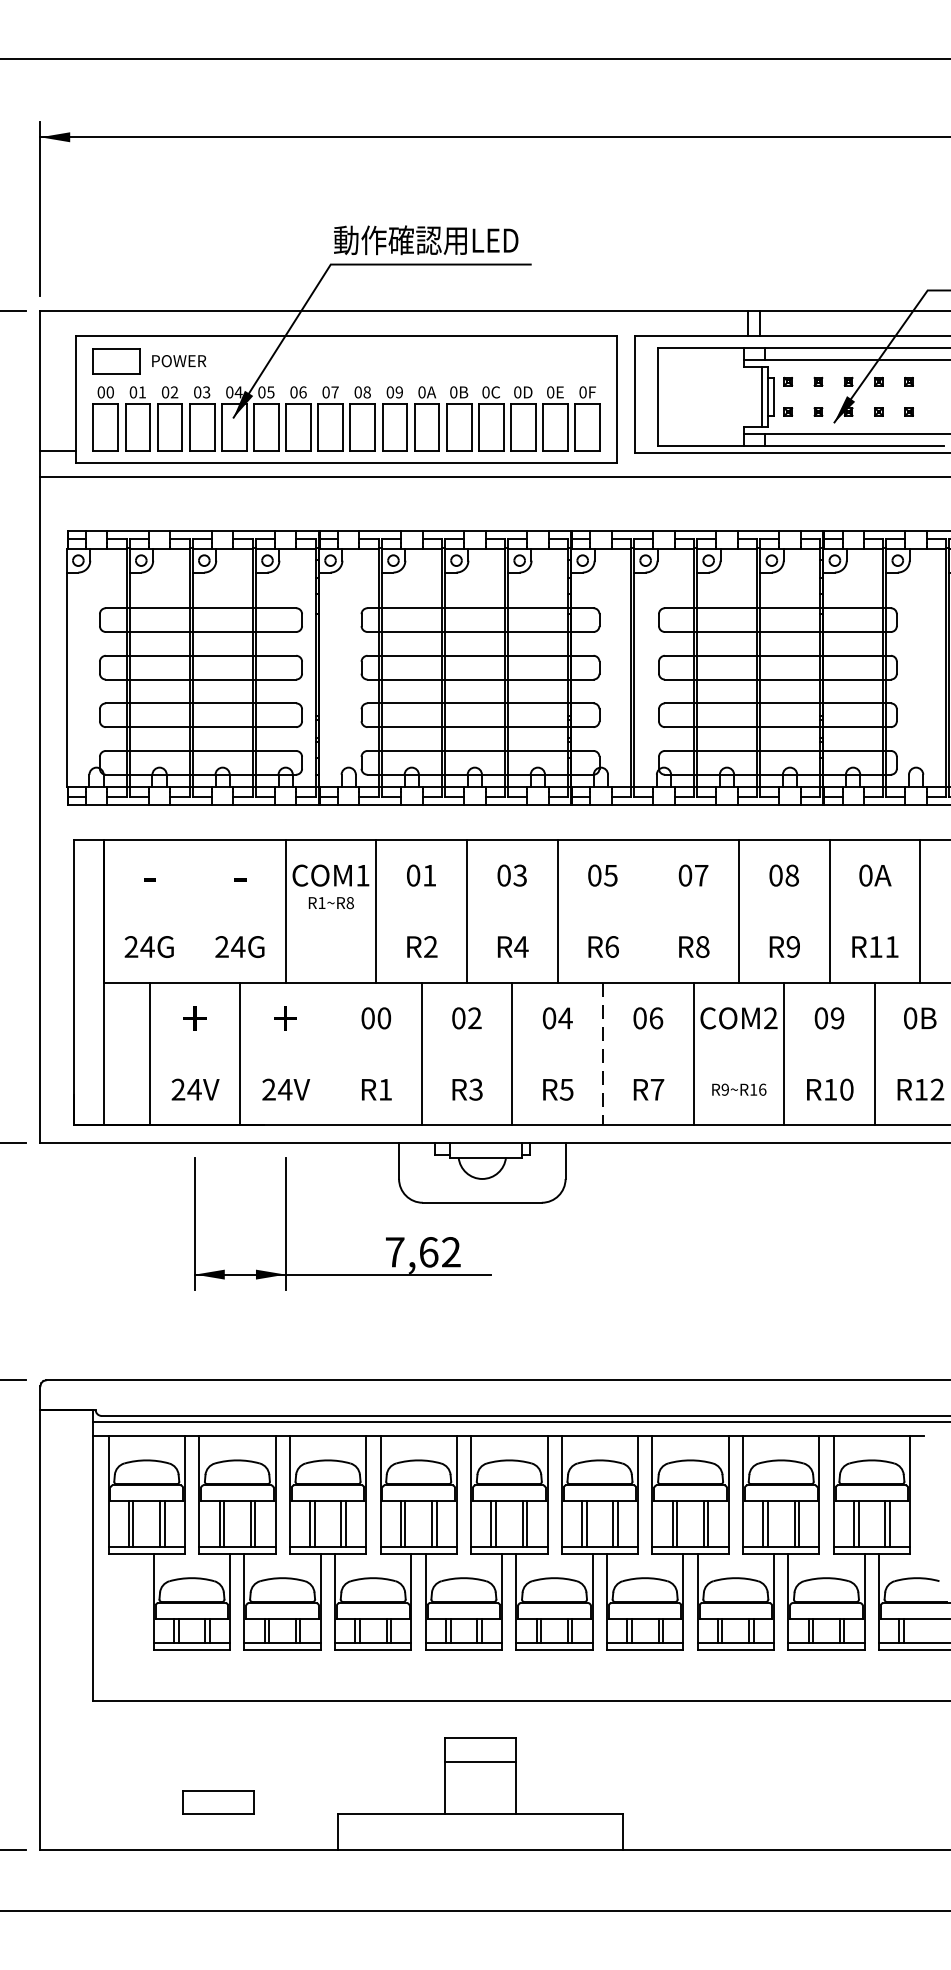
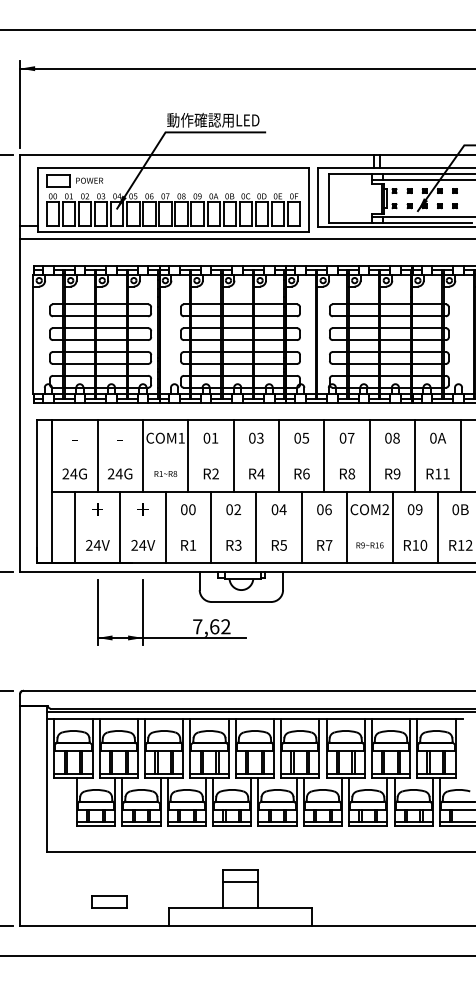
text: (330, 902) -> (165, 473), moved
line: (194, 910) -> (97, 455), added
line: (648, 910) -> (324, 455), added
line: (330, 1053) -> (165, 527), added
line: (602, 1053) -> (301, 527), dashed -> solid

